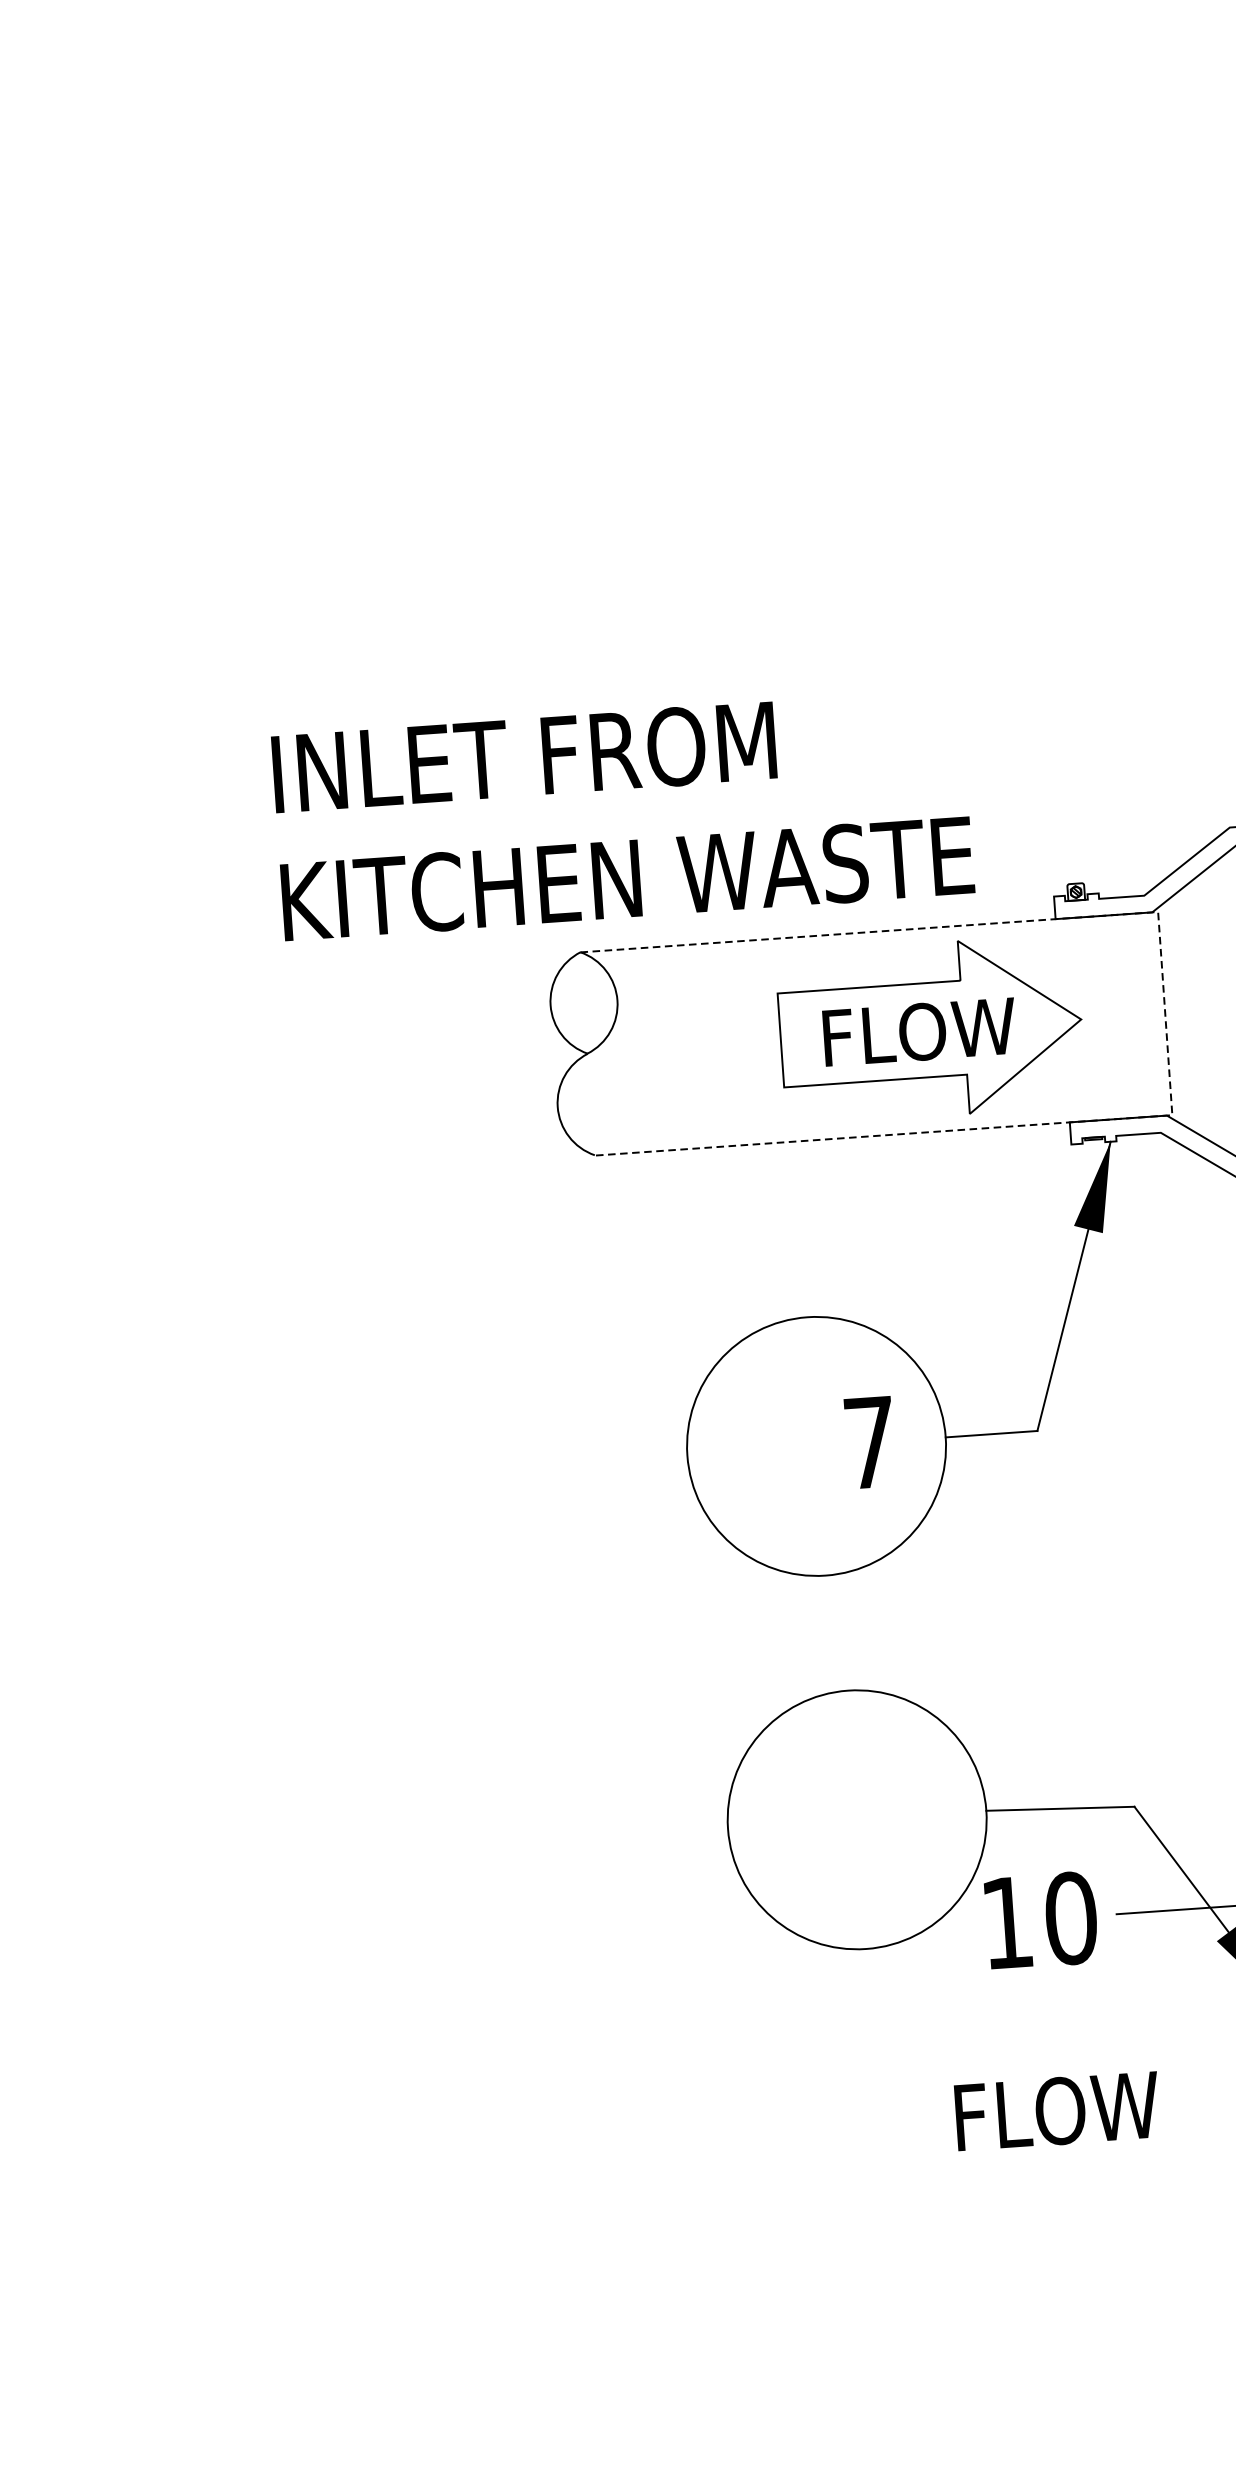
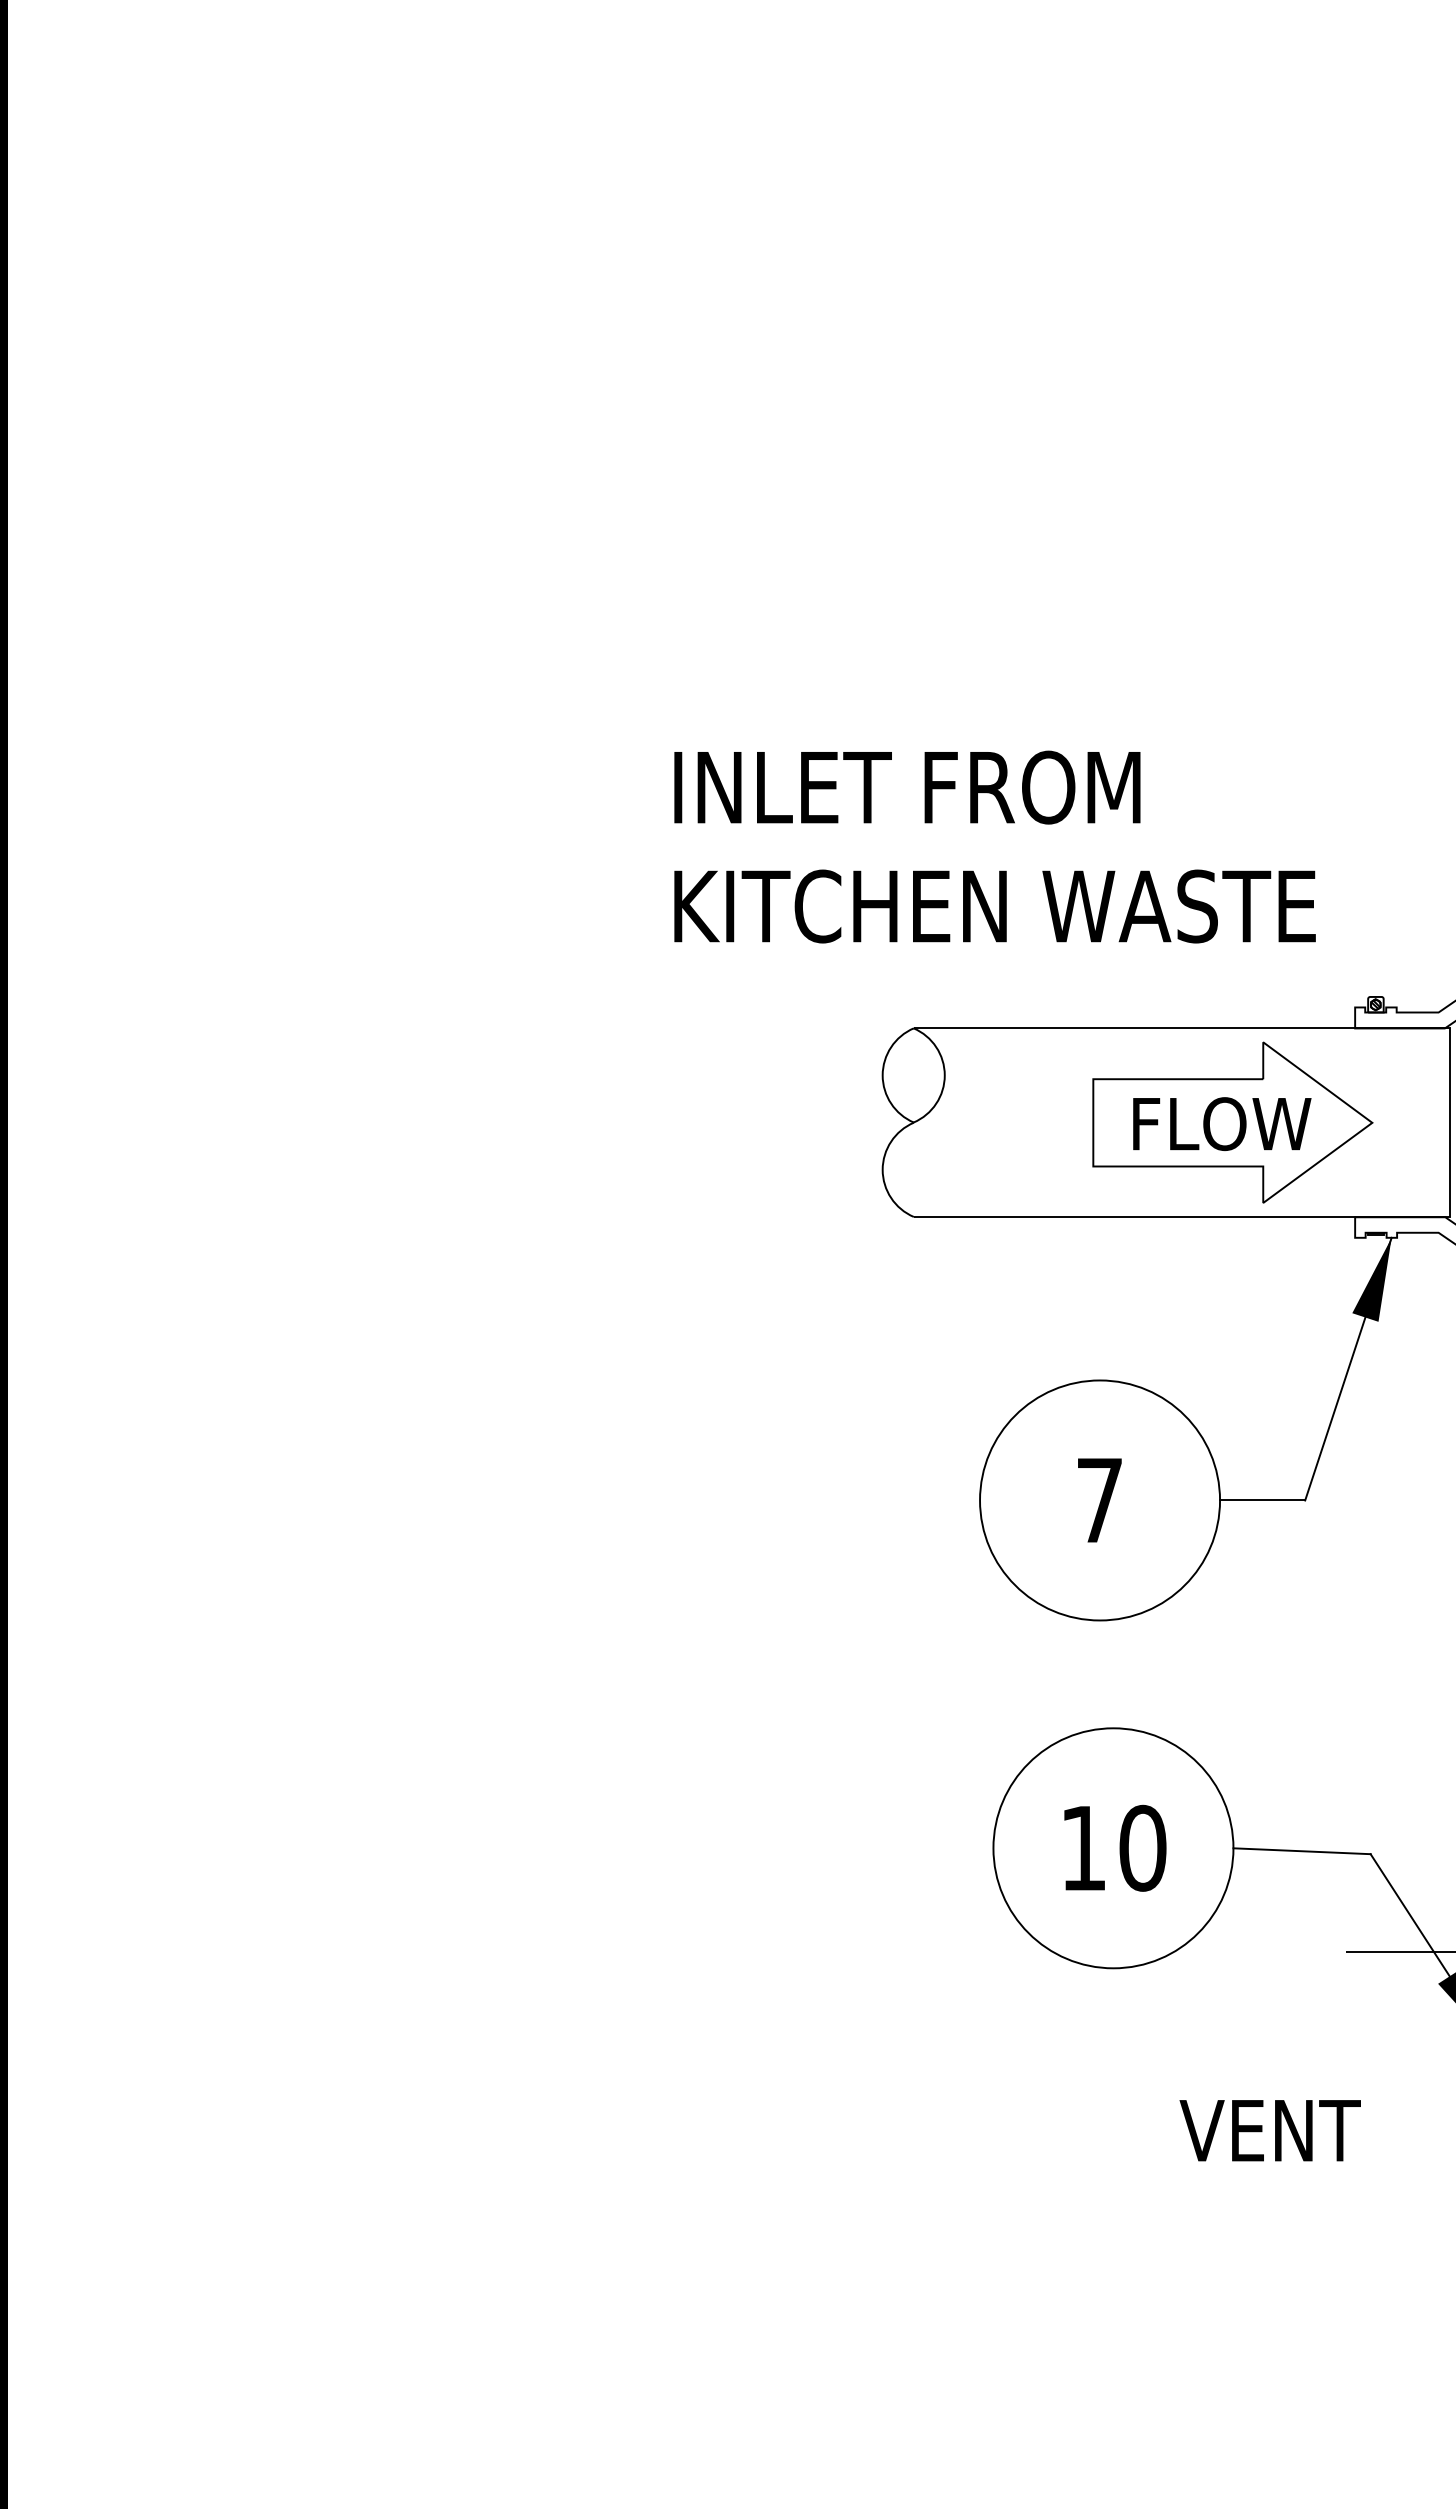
text: (622, 814) -> (994, 846), moved
line: (1165, 1014) -> (1450, 1123), dashed -> solid
text: (869, 1442) -> (1099, 1500), moved
text: (1041, 1919) -> (1115, 1847), moved
text: (1053, 2111) -> (1276, 2130), FLOW -> VENT

